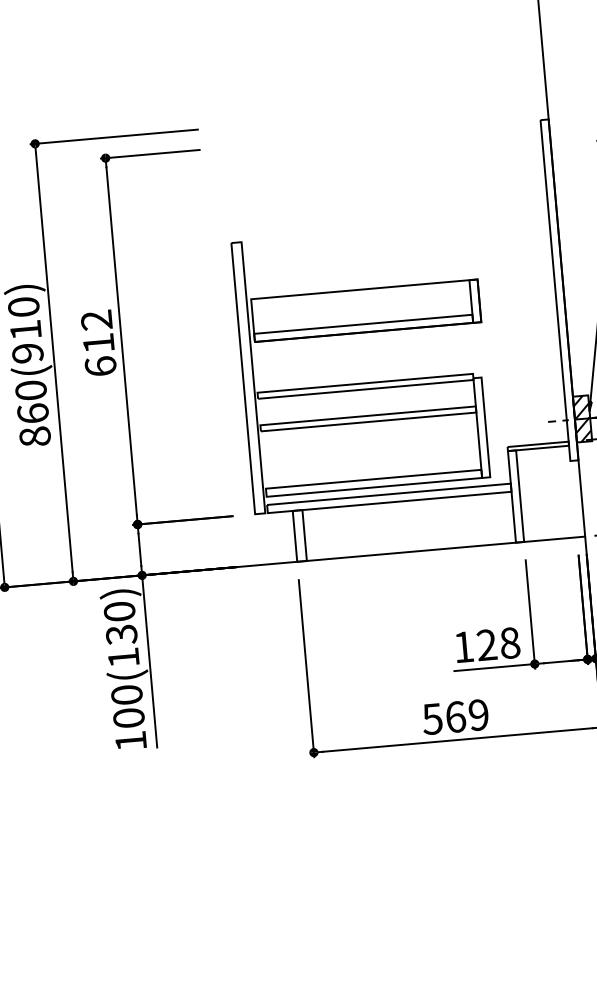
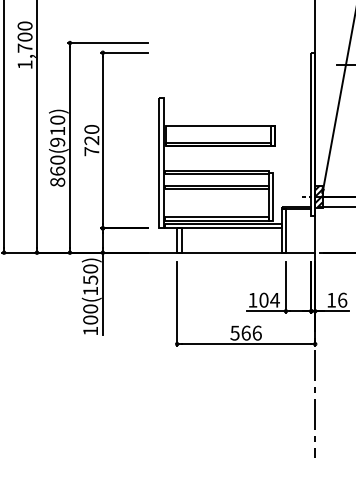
text: (97, 343) -> (91, 140), 612 -> 720
text: (121, 633) -> (90, 279), 100(130) -> 100(150)
text: (498, 642) -> (269, 299), 128 -> 104
text: (477, 713) -> (256, 332), 569 -> 566

